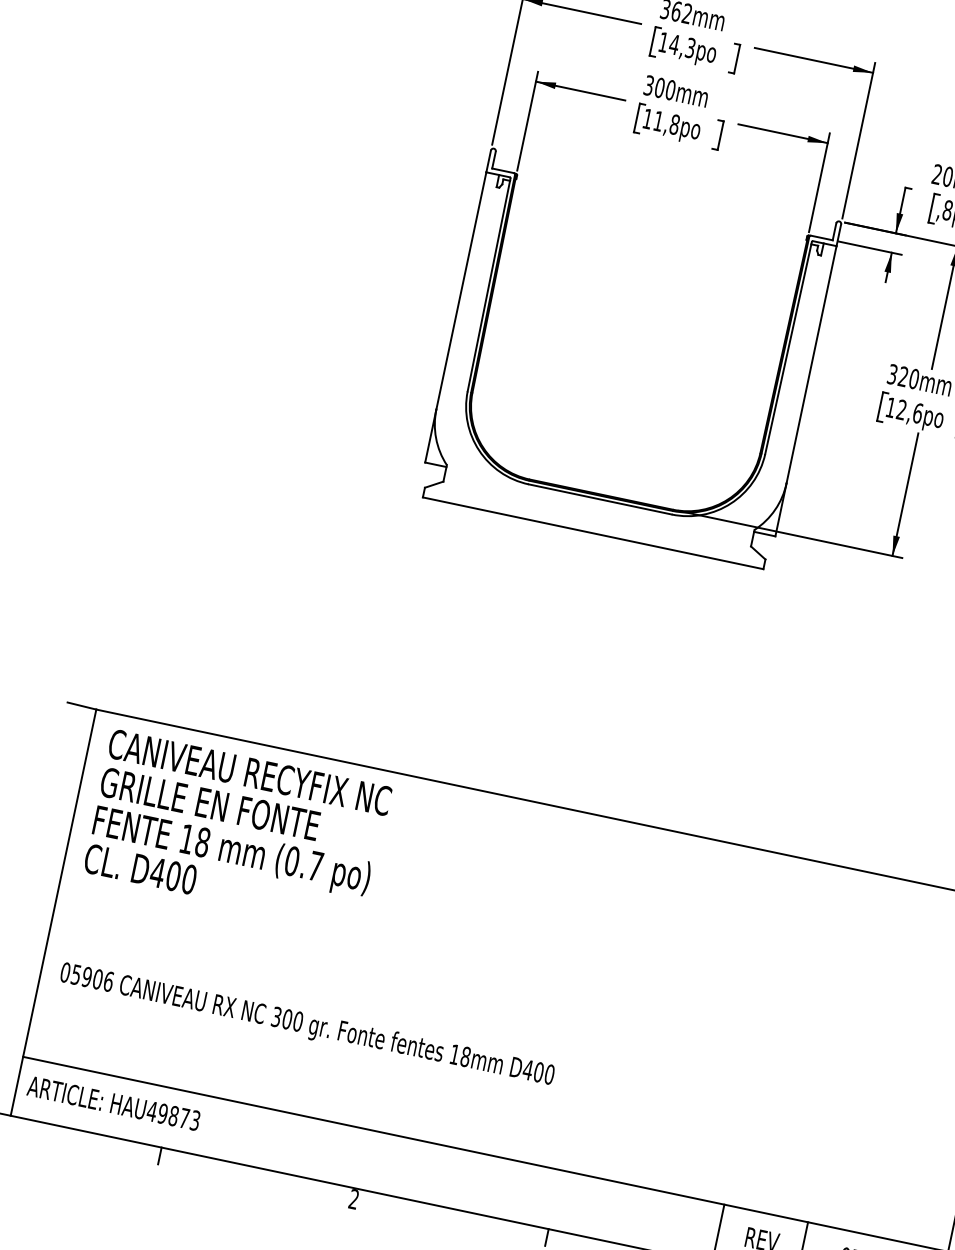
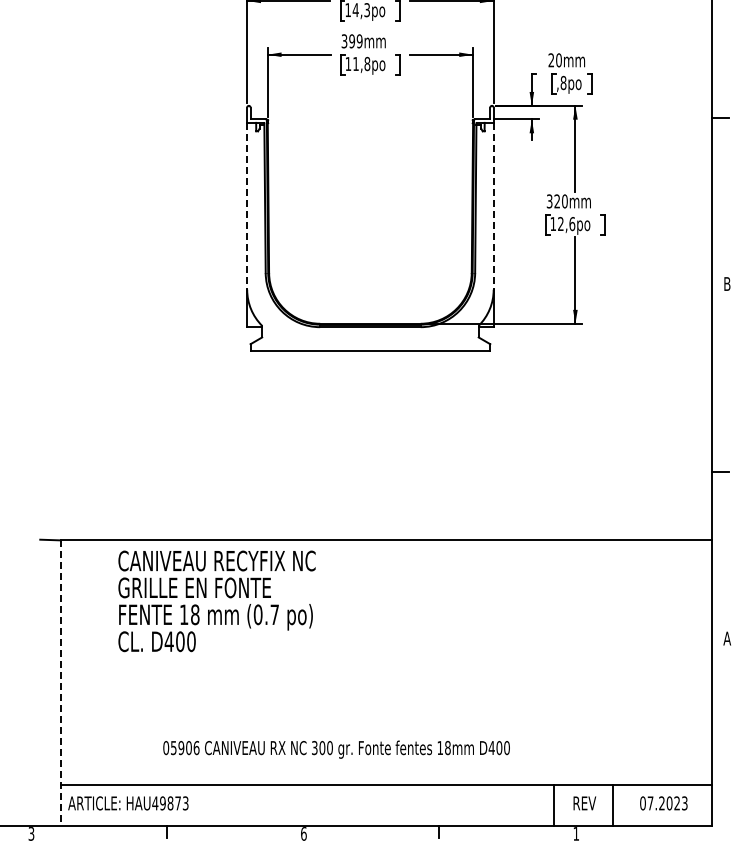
text: (664, 89) -> (355, 41), 300mm -> 399mm
line: (461, 291) -> (247, 206), solid -> dashed
line: (811, 364) -> (493, 206), solid -> dashed
text: (236, 829) -> (216, 601), moved
line: (53, 912) -> (60, 683), solid -> dashed
text: (307, 1025) -> (336, 749), moved
text: (353, 1198) -> (303, 833), 2 -> 6

